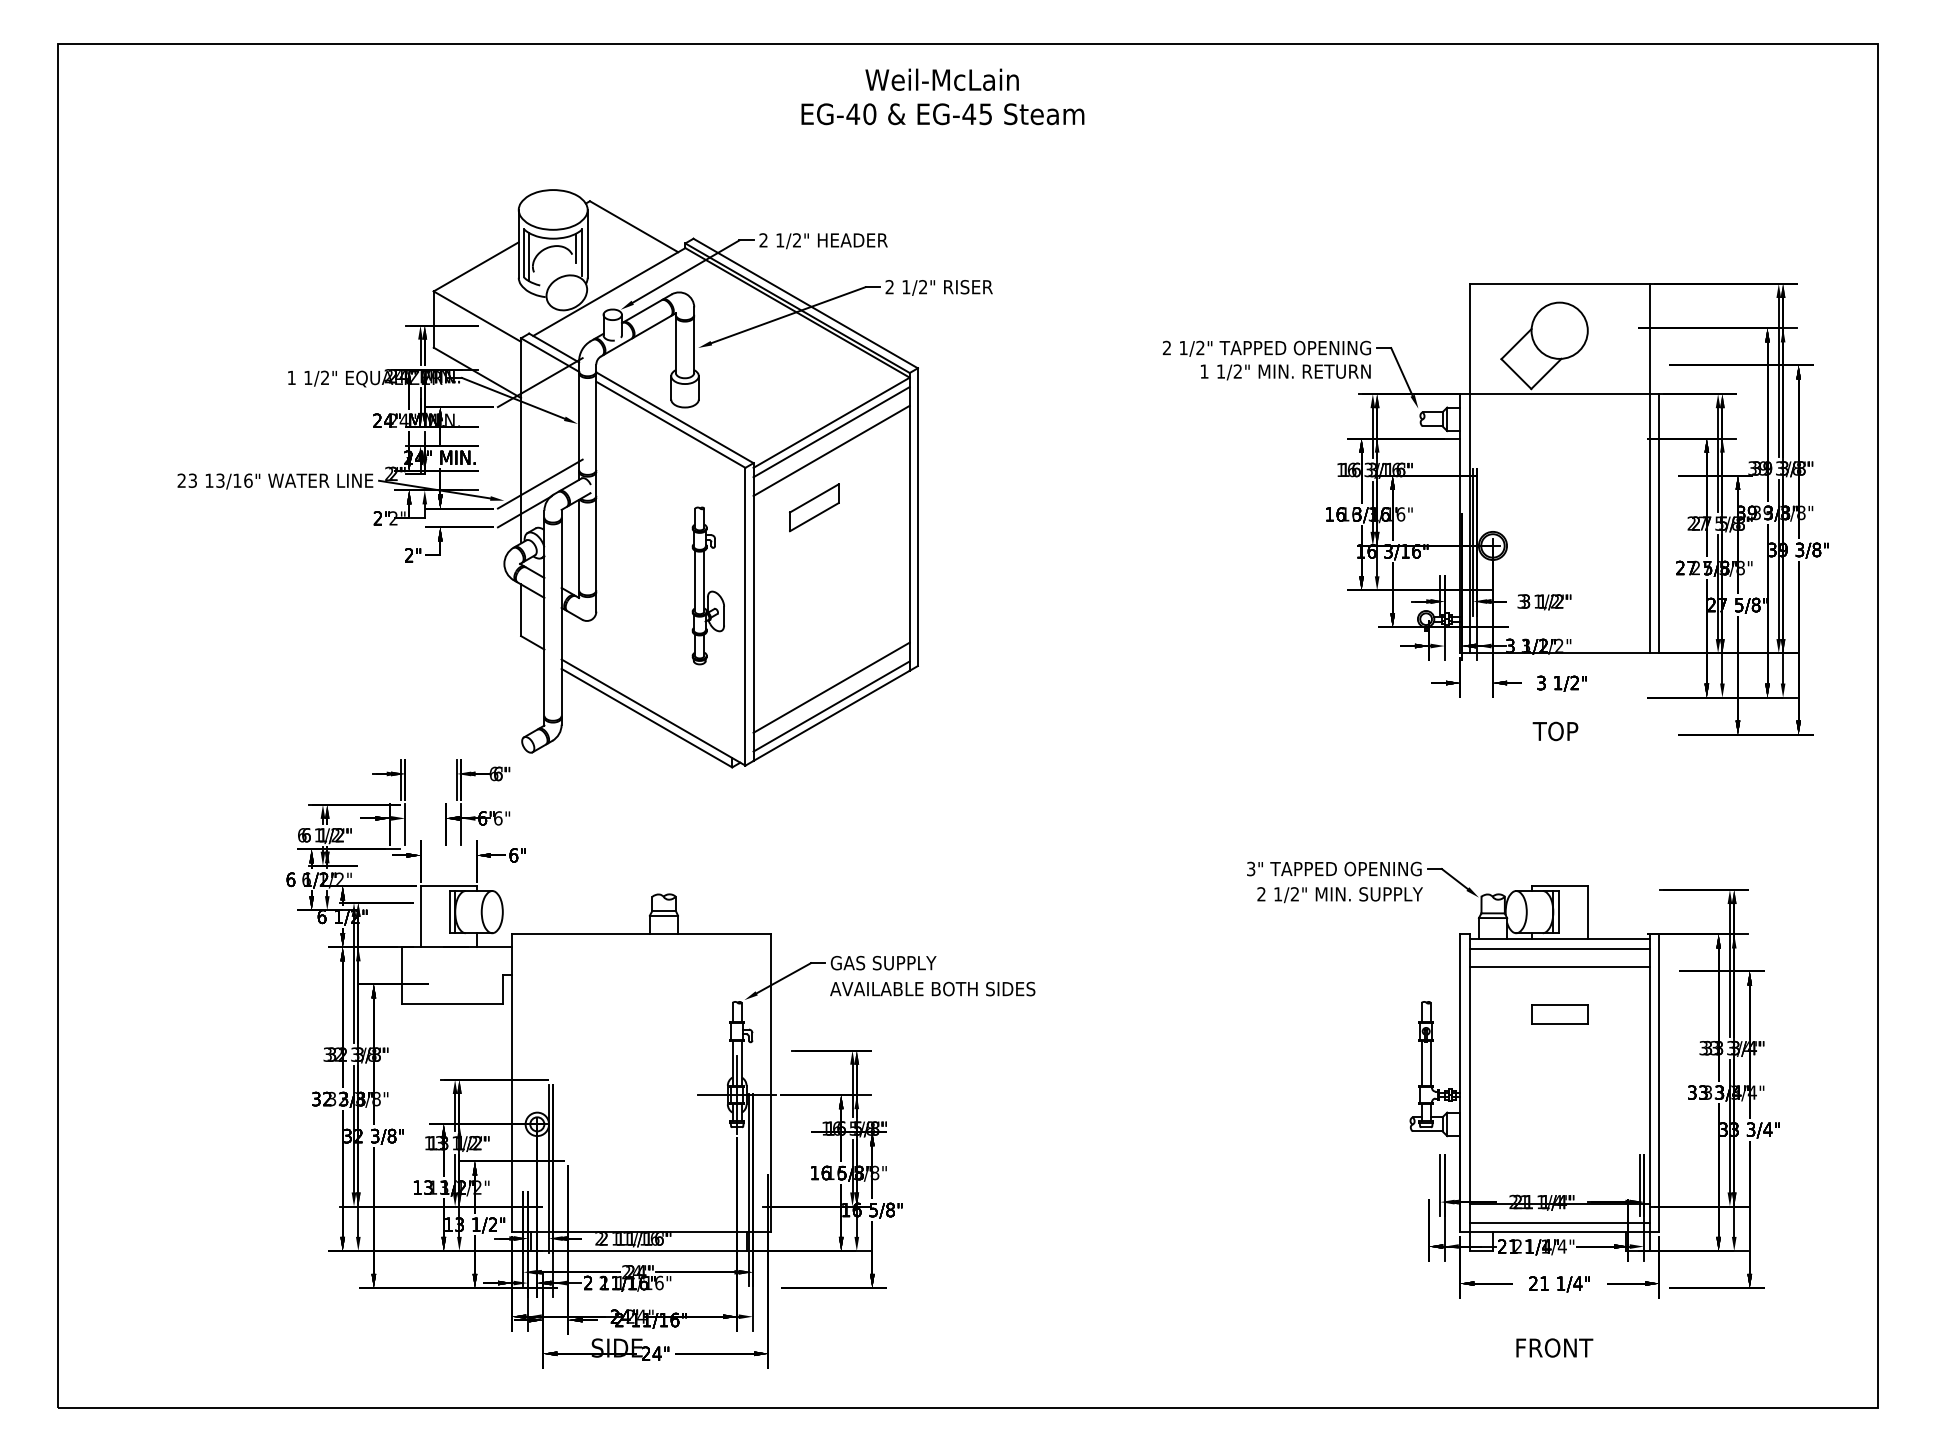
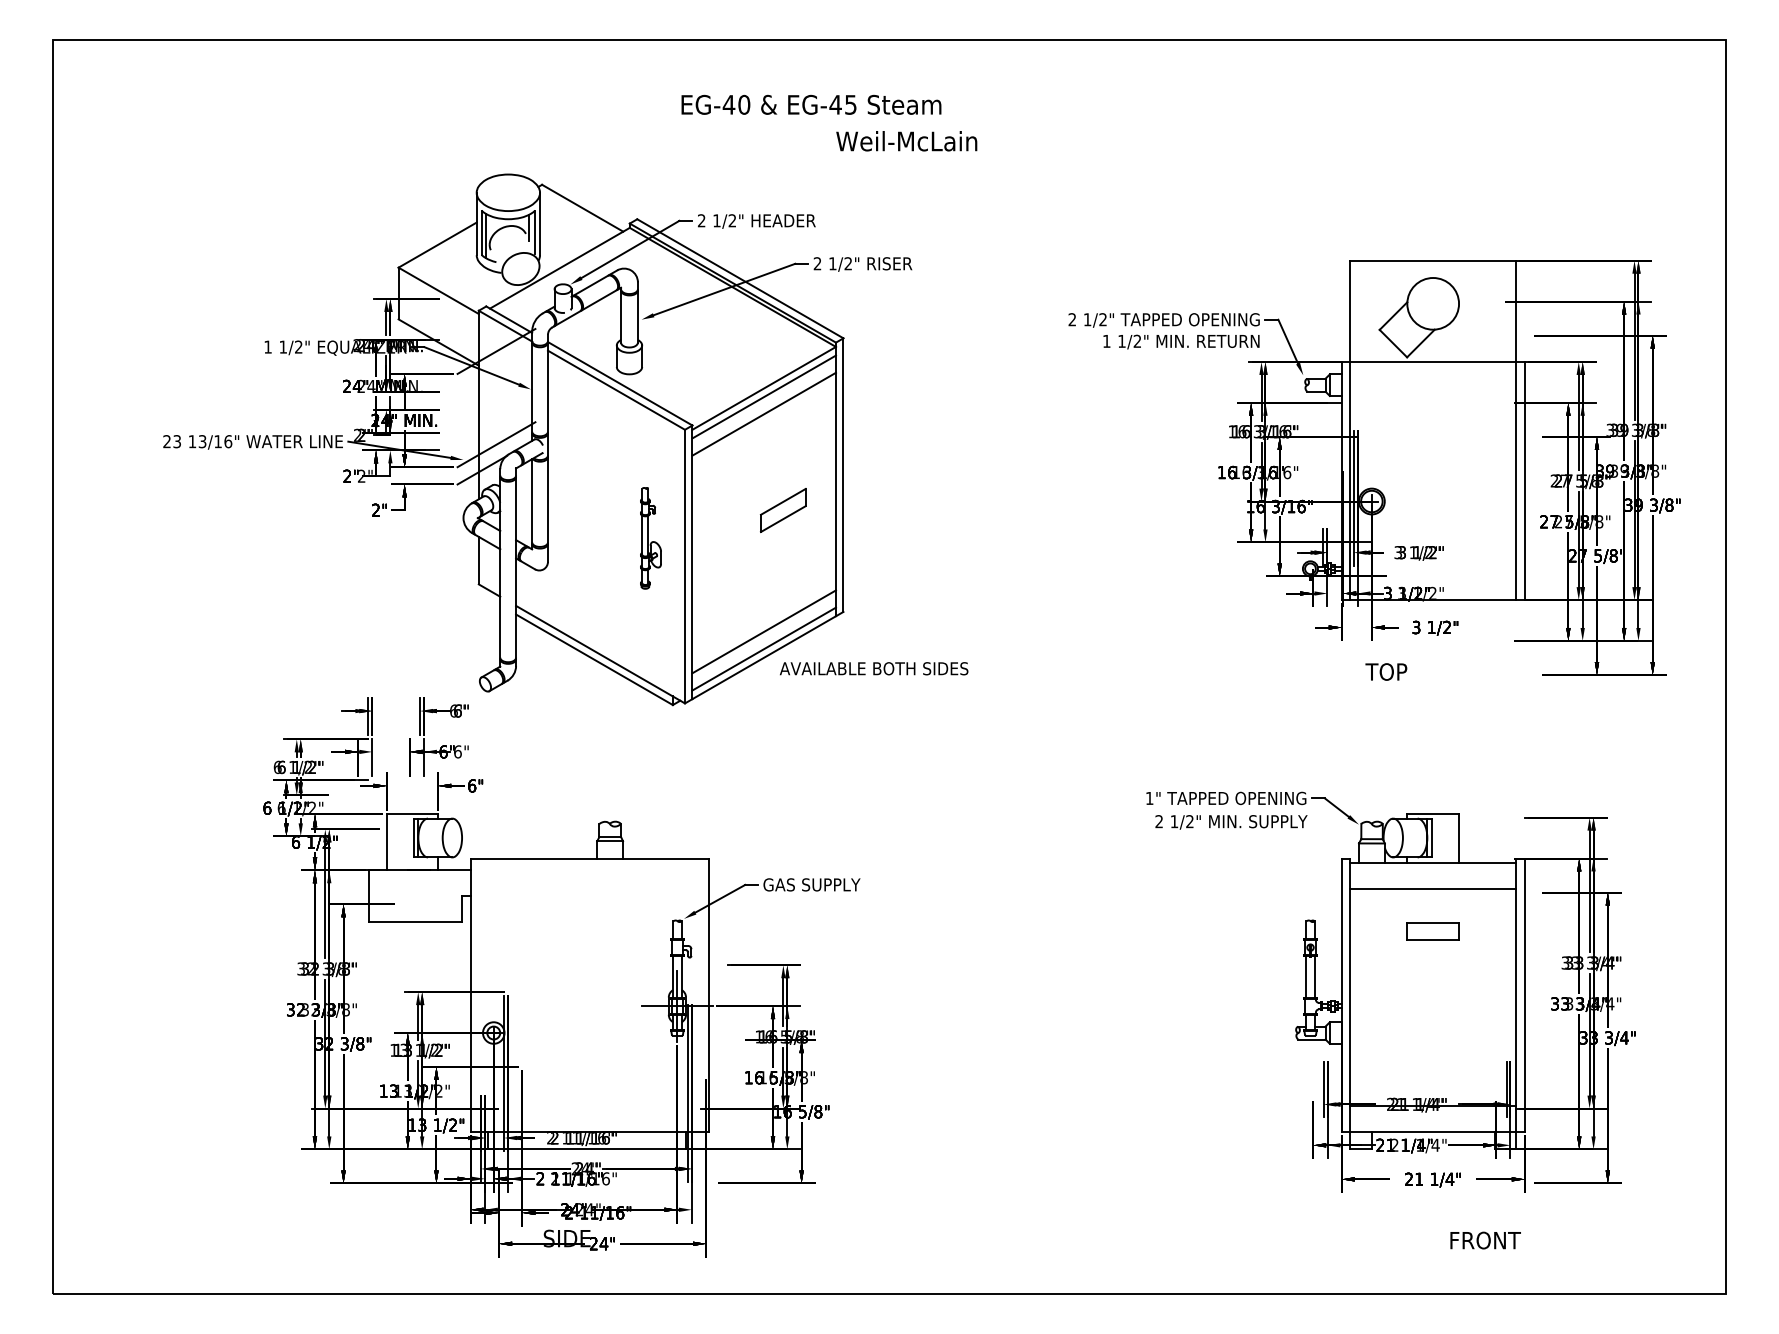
text: (941, 80) -> (906, 141), moved
text: (942, 113) -> (811, 104), moved
part: (813, 507) -> (782, 510), moved
part: (707, 586) -> (650, 538), size x0.7
text: (1555, 730) -> (1386, 671), moved
text: (1250, 869) -> (1149, 798), 3" -> 1"
line: (1560, 948) -> (1433, 871), removed
text: (933, 988) -> (874, 668), moved
line: (1560, 1222) -> (1433, 1123), removed
text: (1554, 1347) -> (1485, 1240), moved

